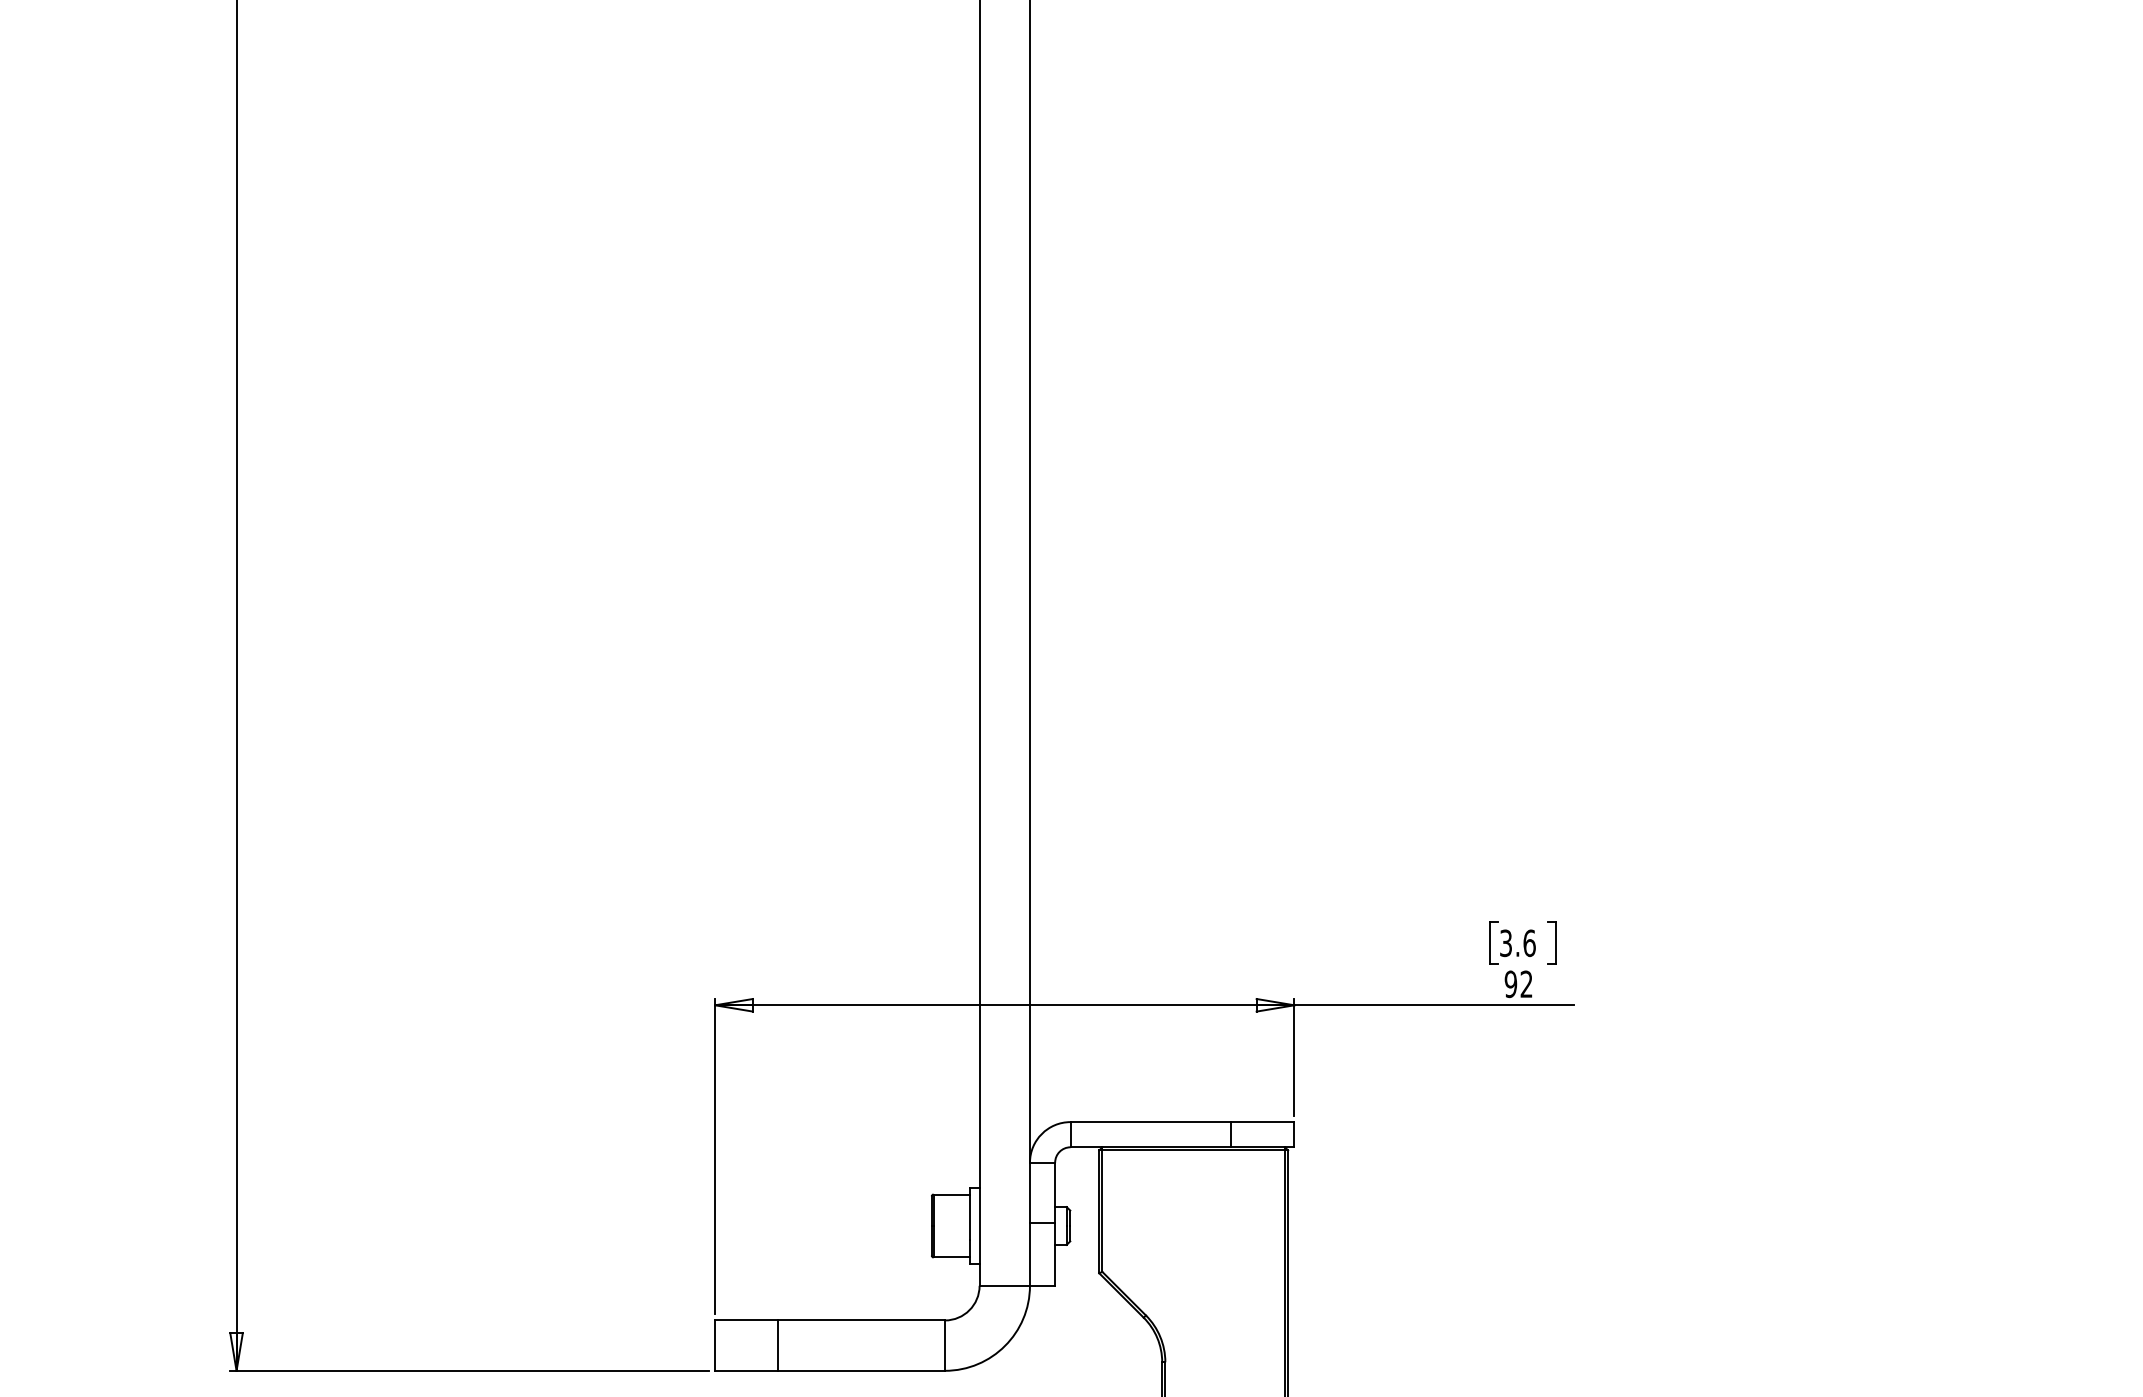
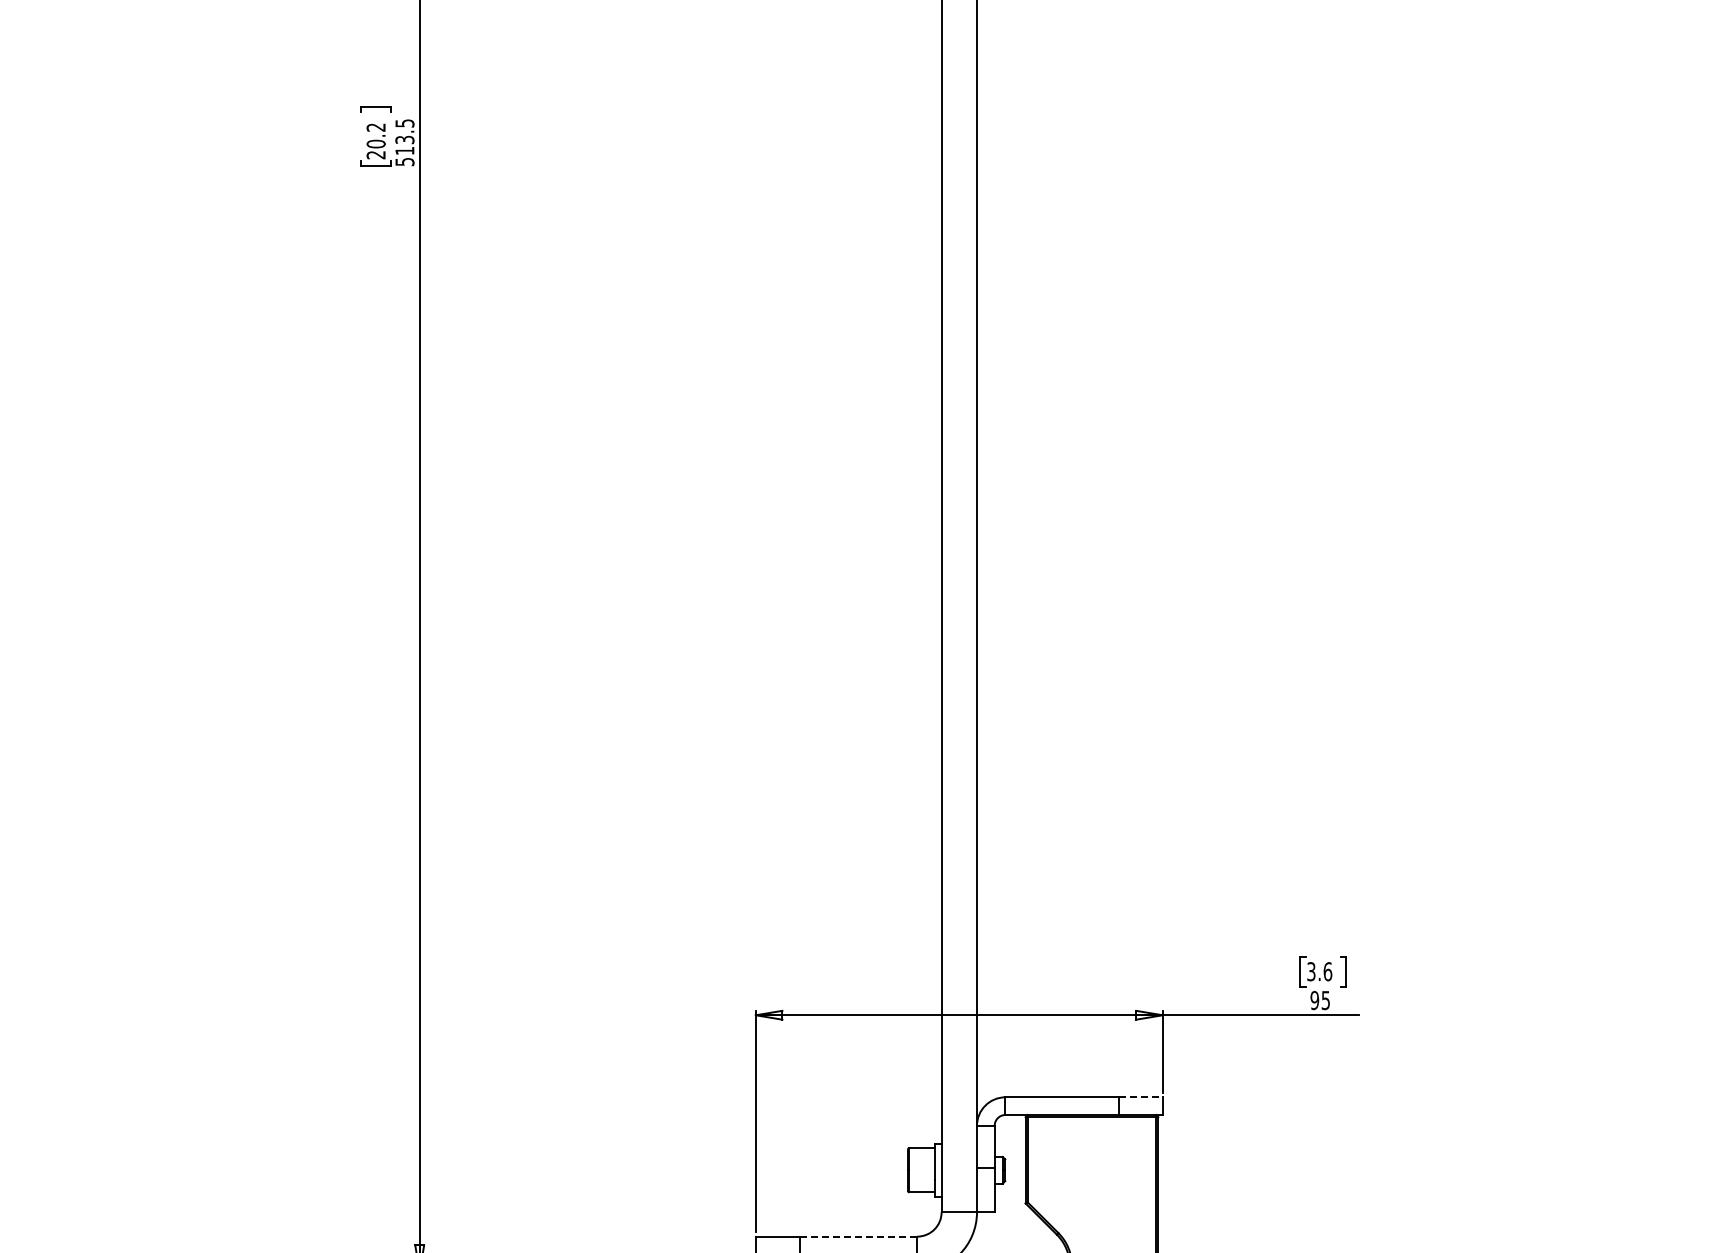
text: (1526, 984) -> (1325, 1000), 92 -> 95
line: (1264, 1122) -> (1141, 1097), solid -> dashed
line: (861, 1320) -> (858, 1236), solid -> dashed

